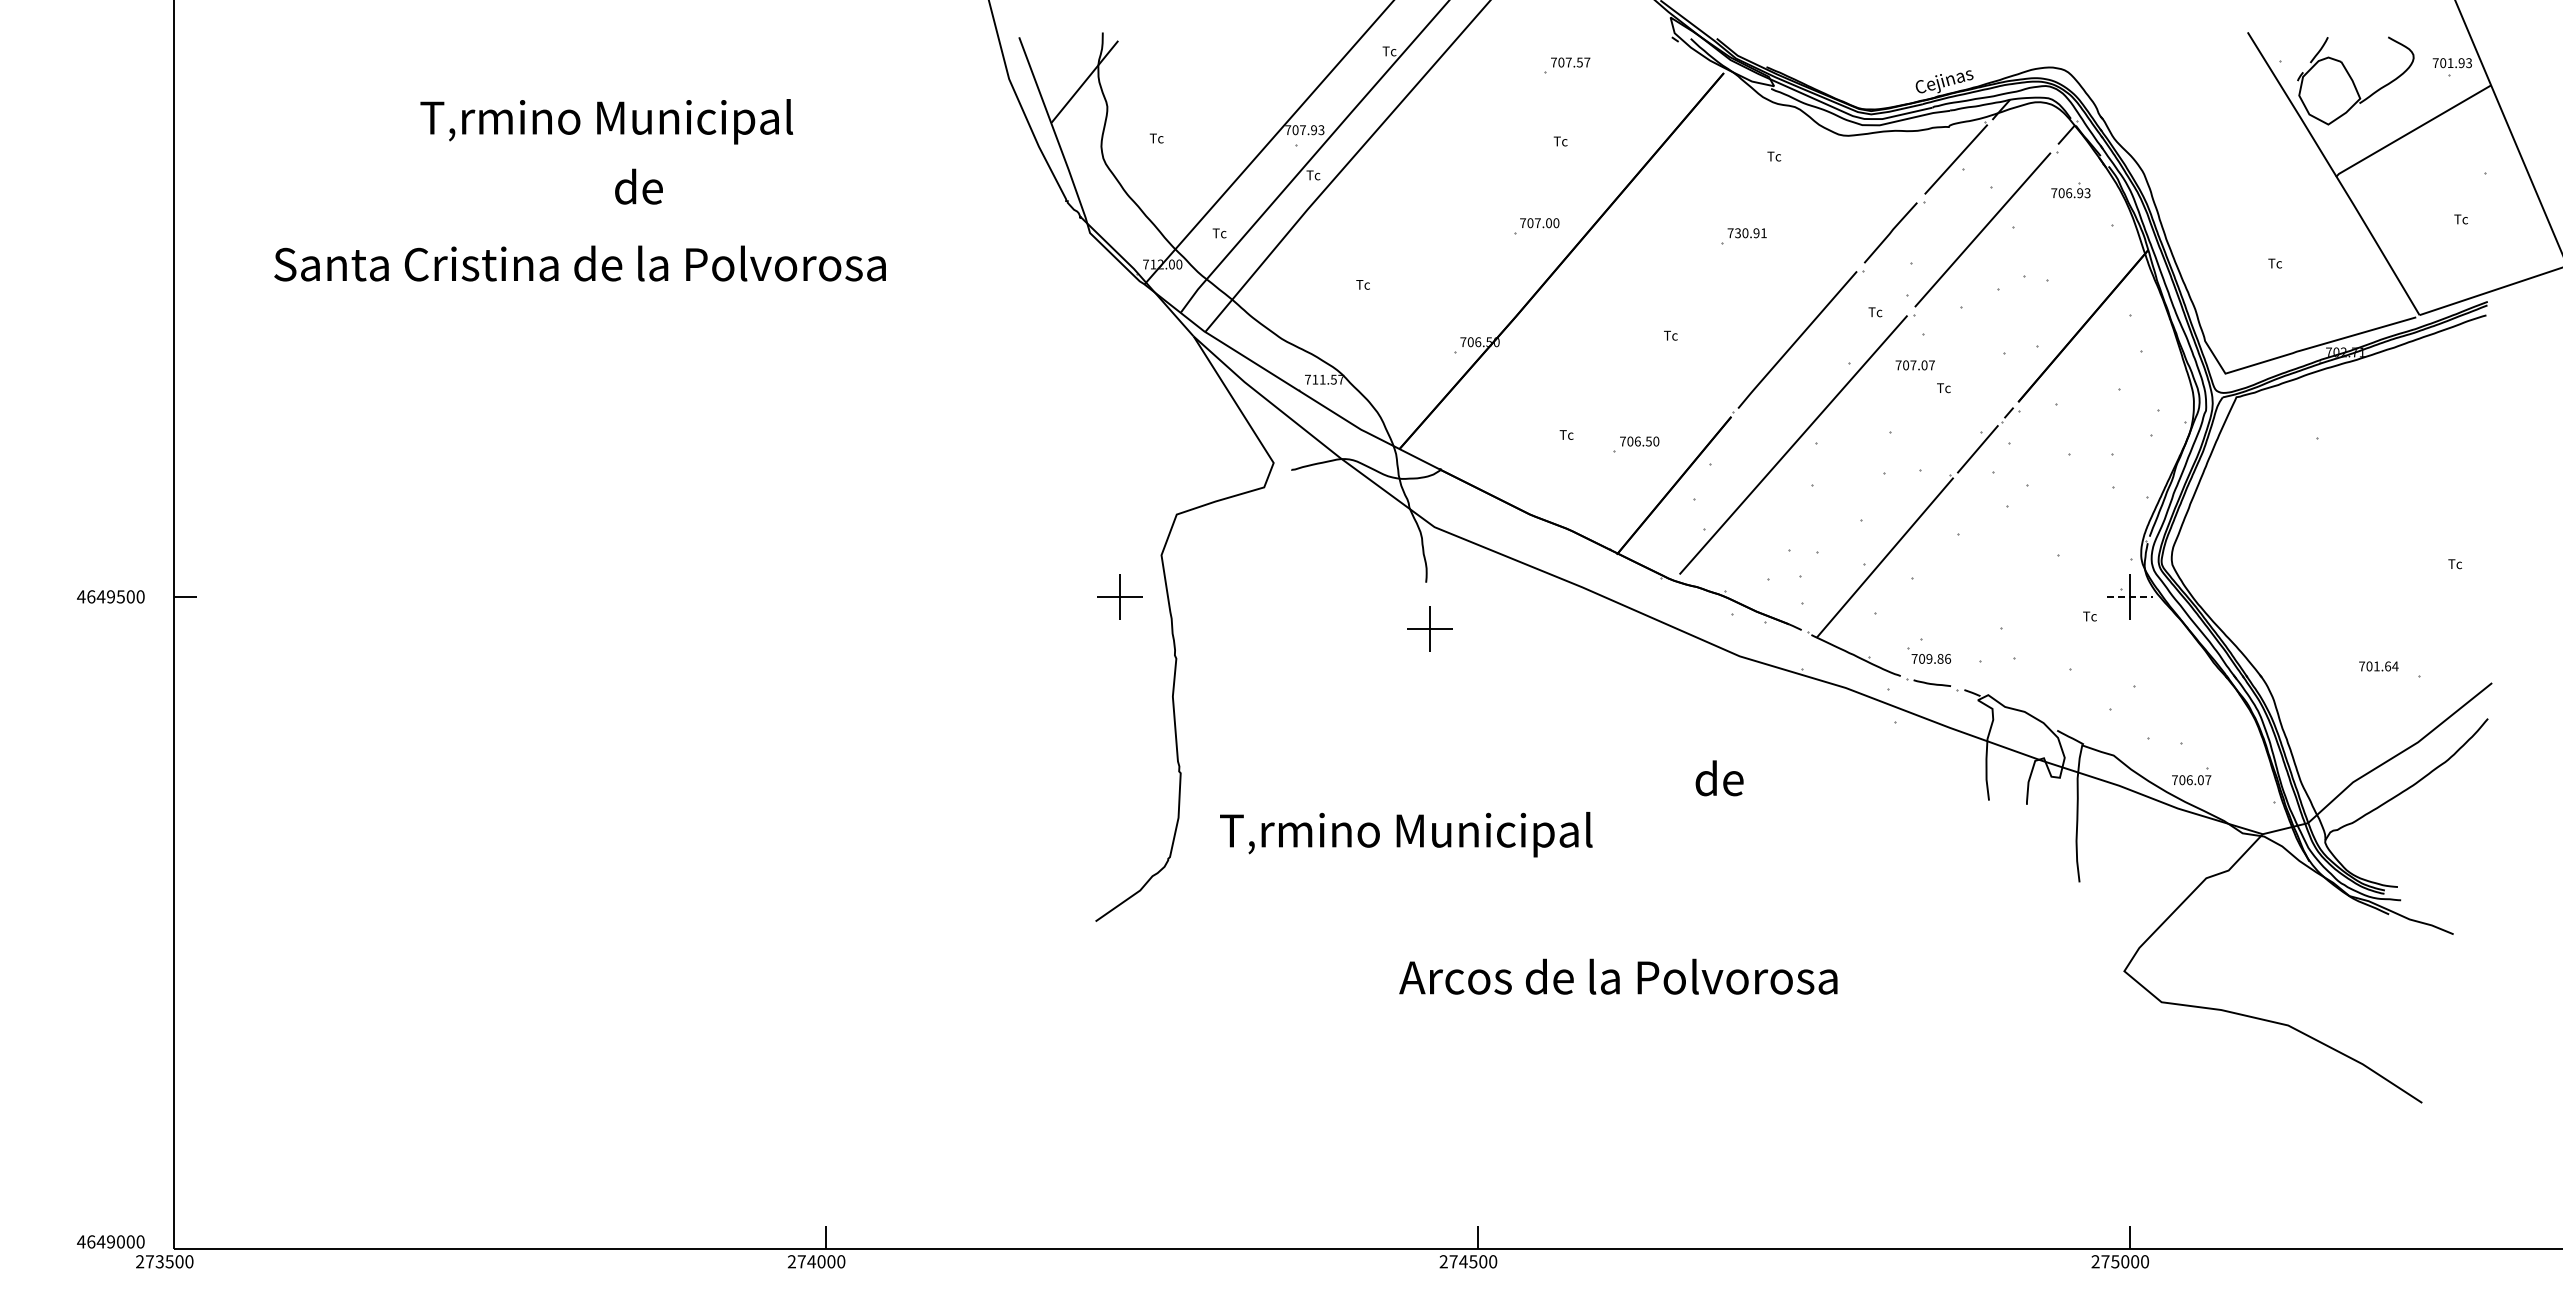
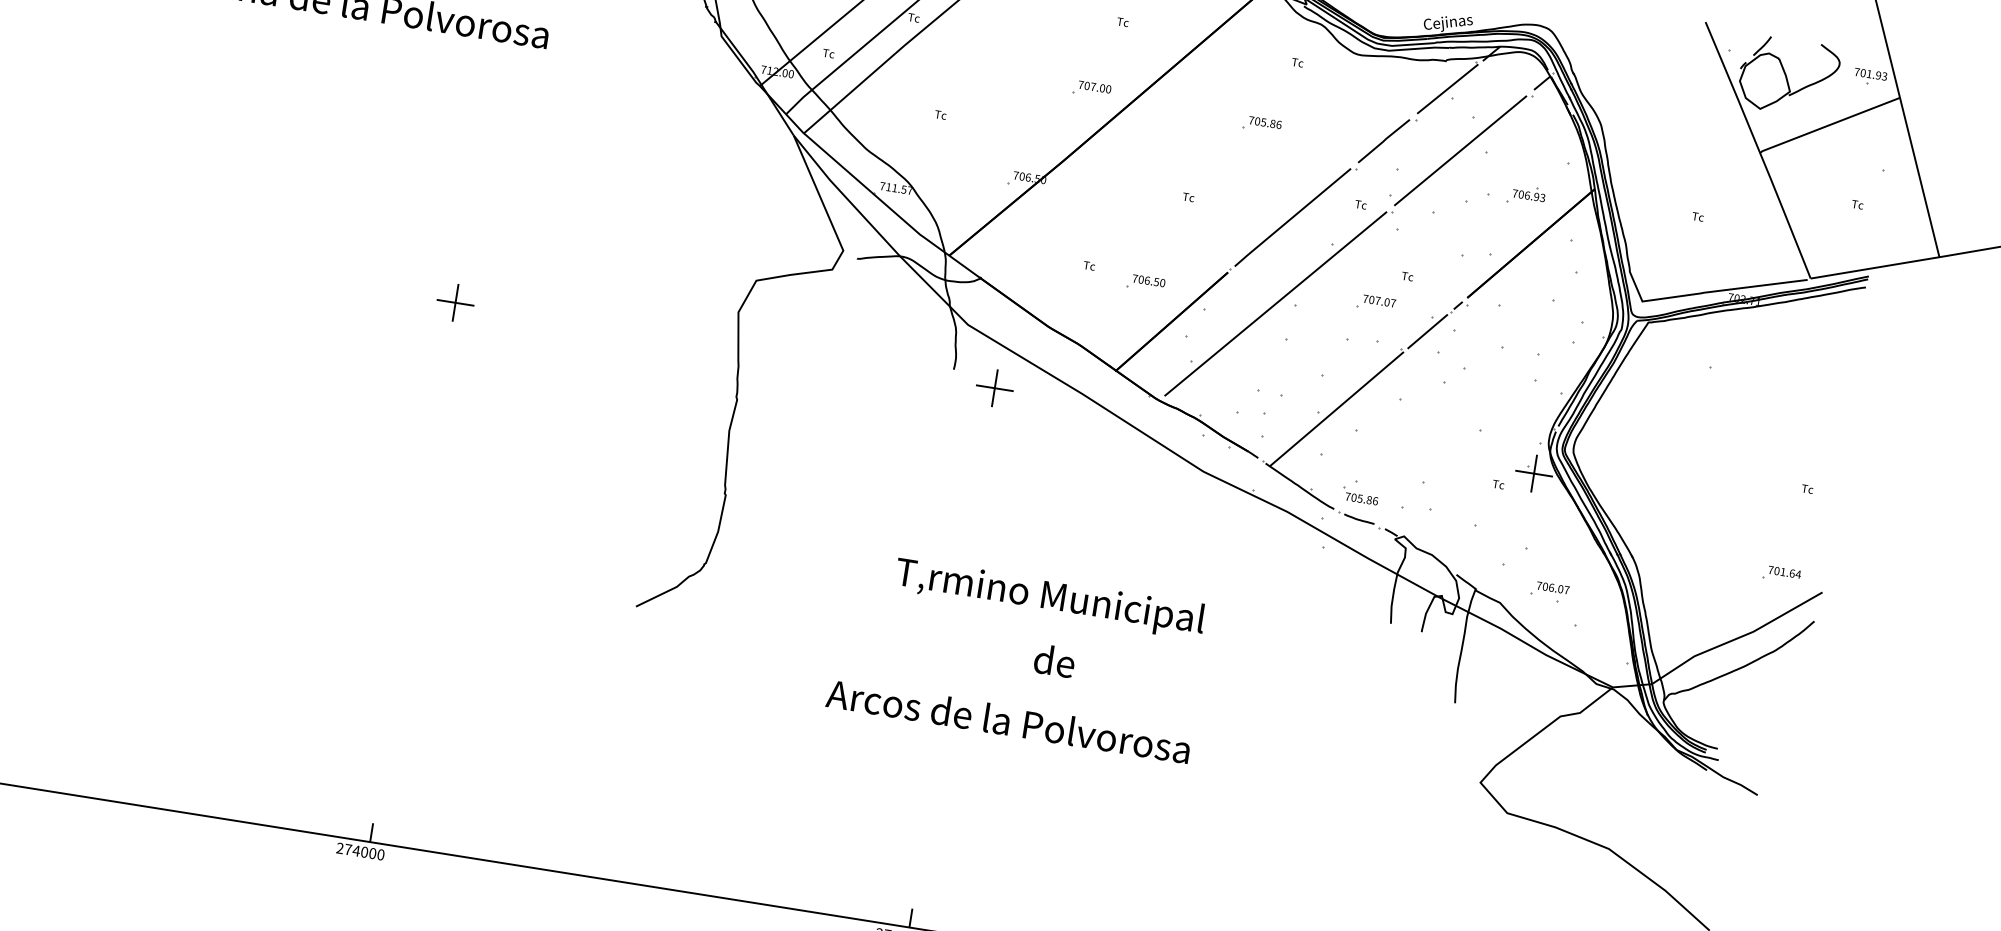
part: (2070, 190) -> (1528, 193), moved
text: (1751, 233) -> (1268, 123), 730.91 -> 705.86
text: (1914, 365) -> (1378, 301), moved
part: (1119, 596) -> (455, 302), moved
line: (2129, 596) -> (1533, 473), dashed -> solid
part: (1429, 628) -> (994, 387), moved
text: (1929, 658) -> (1360, 498), 709.86 -> 705.86
text: (2378, 666) -> (1784, 572), moved
text: (1719, 778) -> (1054, 661), moved
text: (2191, 780) -> (1552, 588), moved
text: (1406, 834) -> (1050, 598), moved
text: (1618, 976) -> (1008, 720), moved

